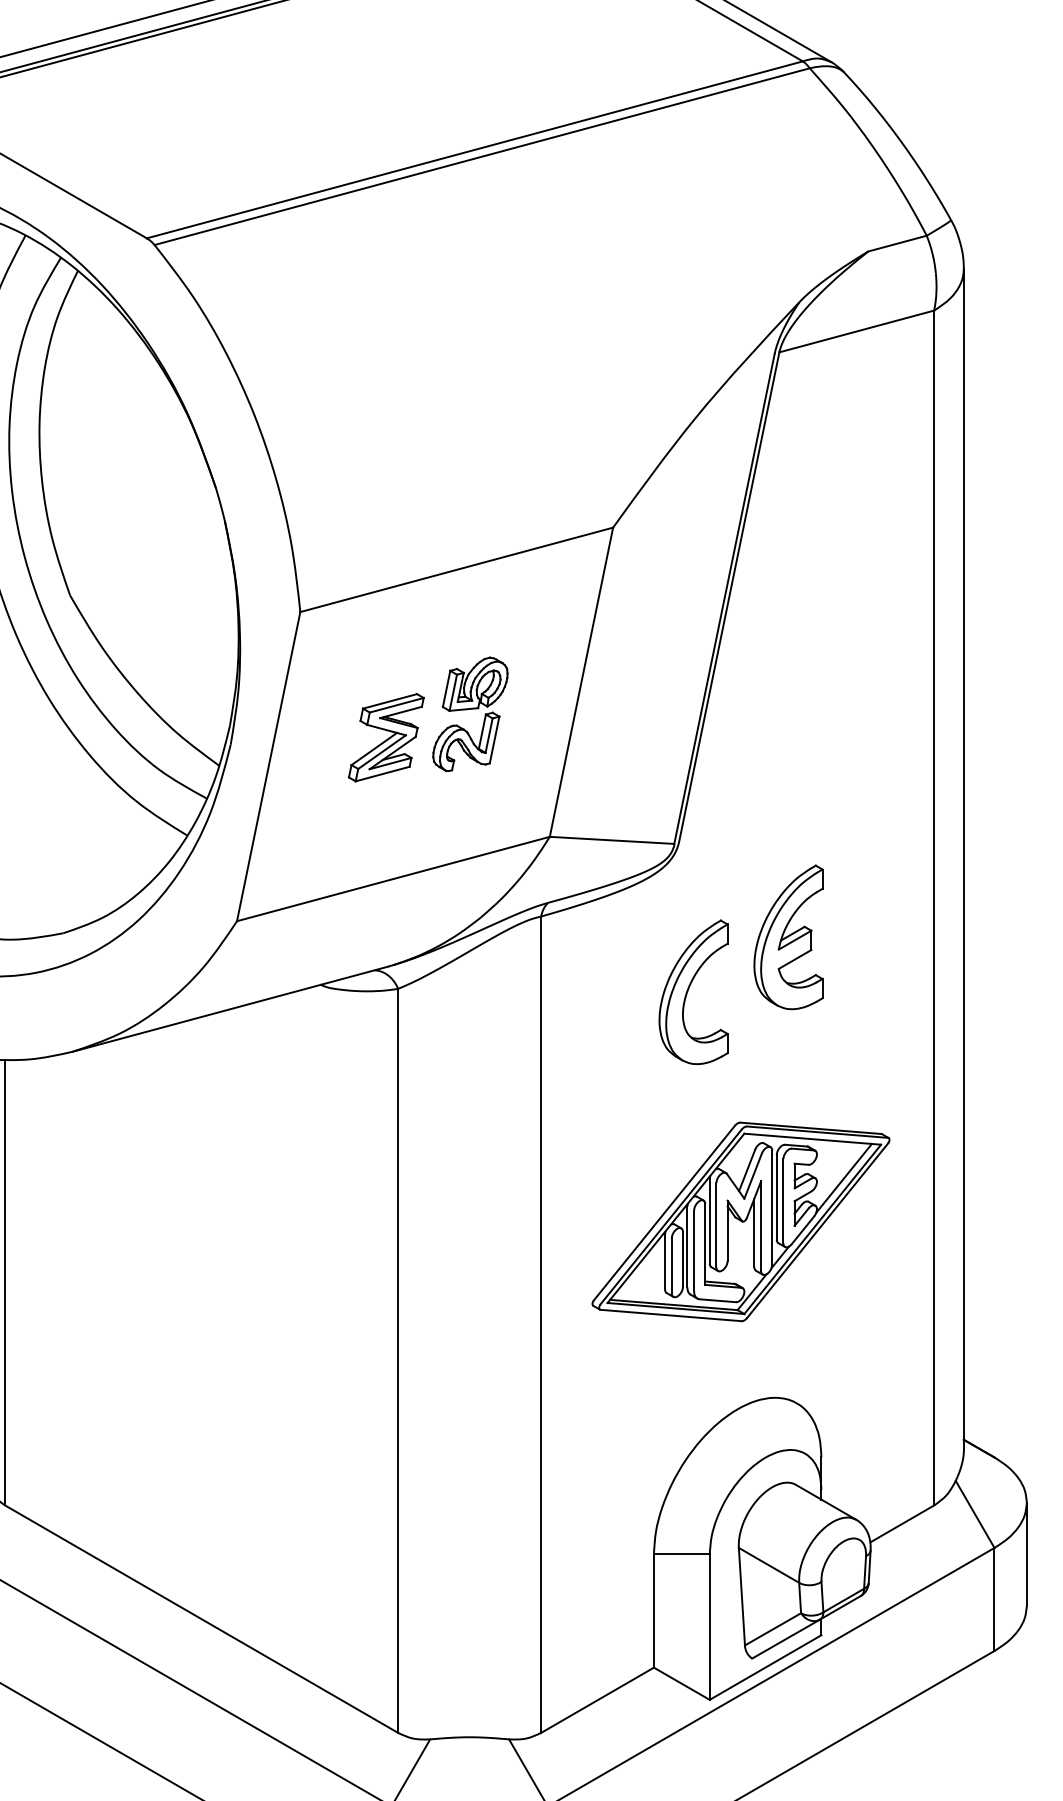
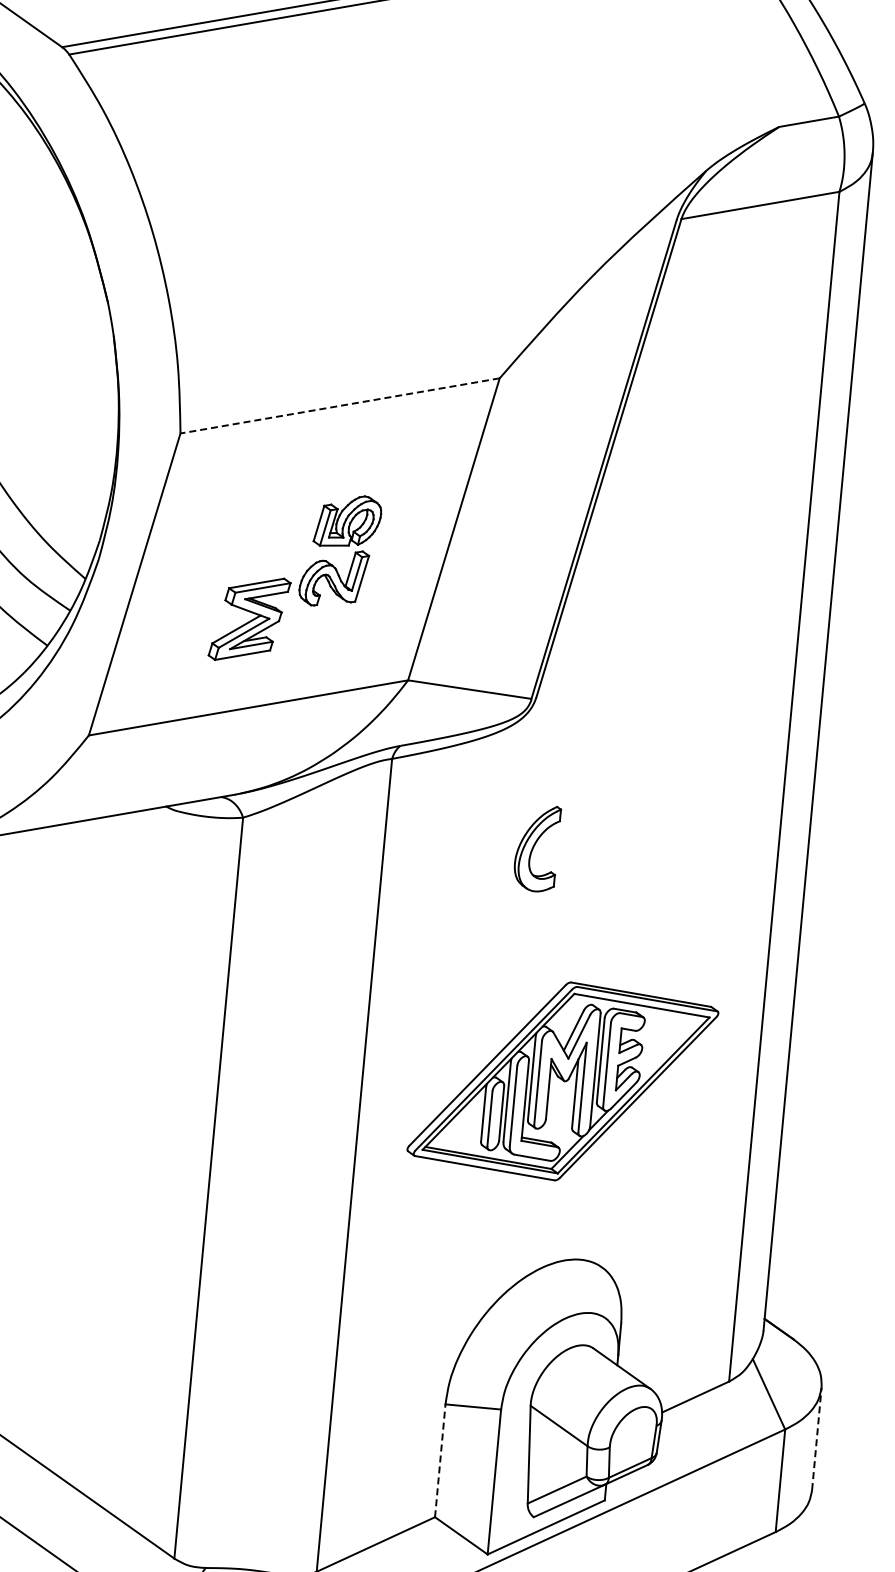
line: (456, 569) -> (339, 405), solid -> dashed
part: (385, 737) -> (248, 619), moved
part: (788, 937) -> (636, 802), removed
part: (693, 991) -> (536, 847), size x0.6
line: (843, 1177) -> (669, 1046), removed
line: (1026, 1554) -> (816, 1438), solid -> dashed
line: (653, 1610) -> (439, 1460), solid -> dashed

